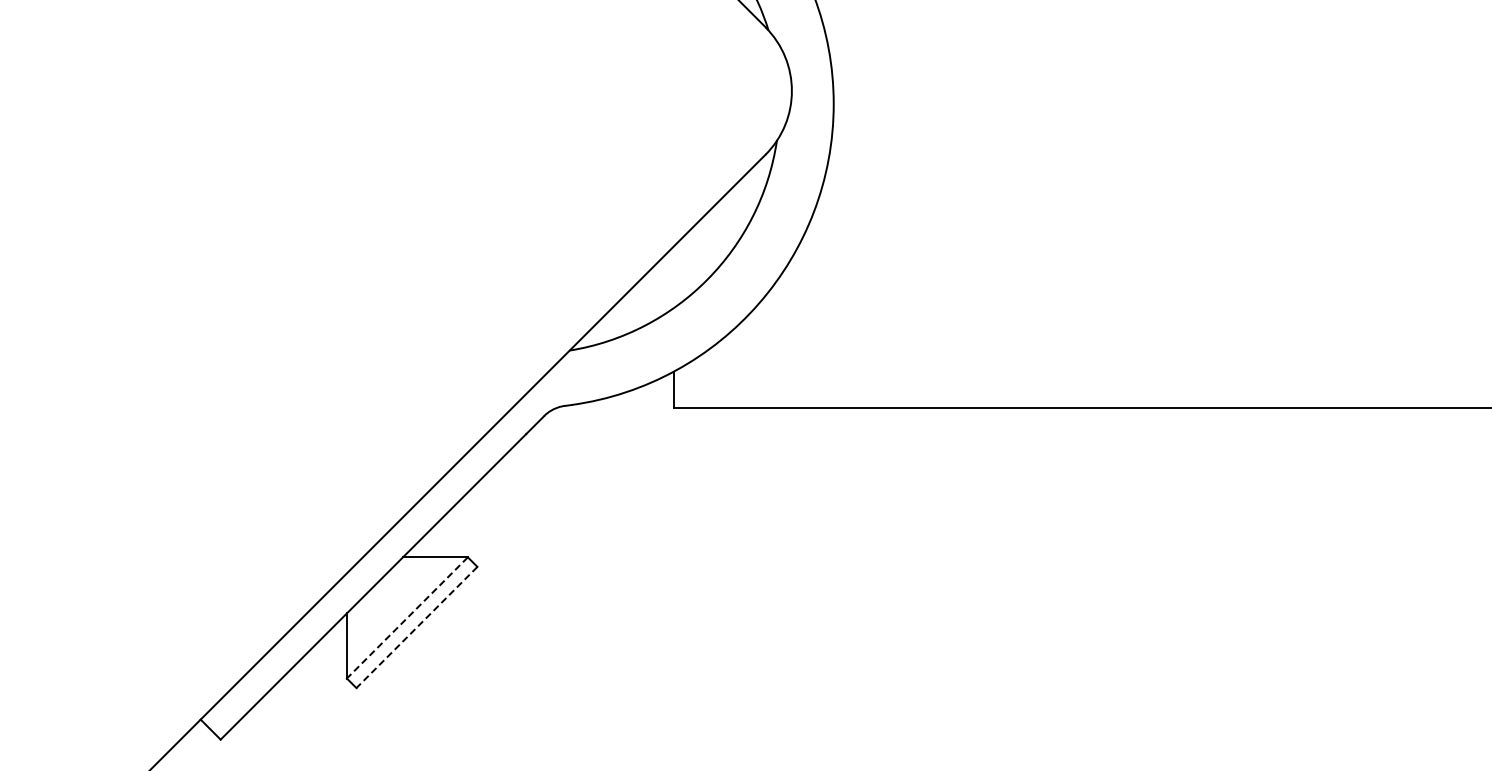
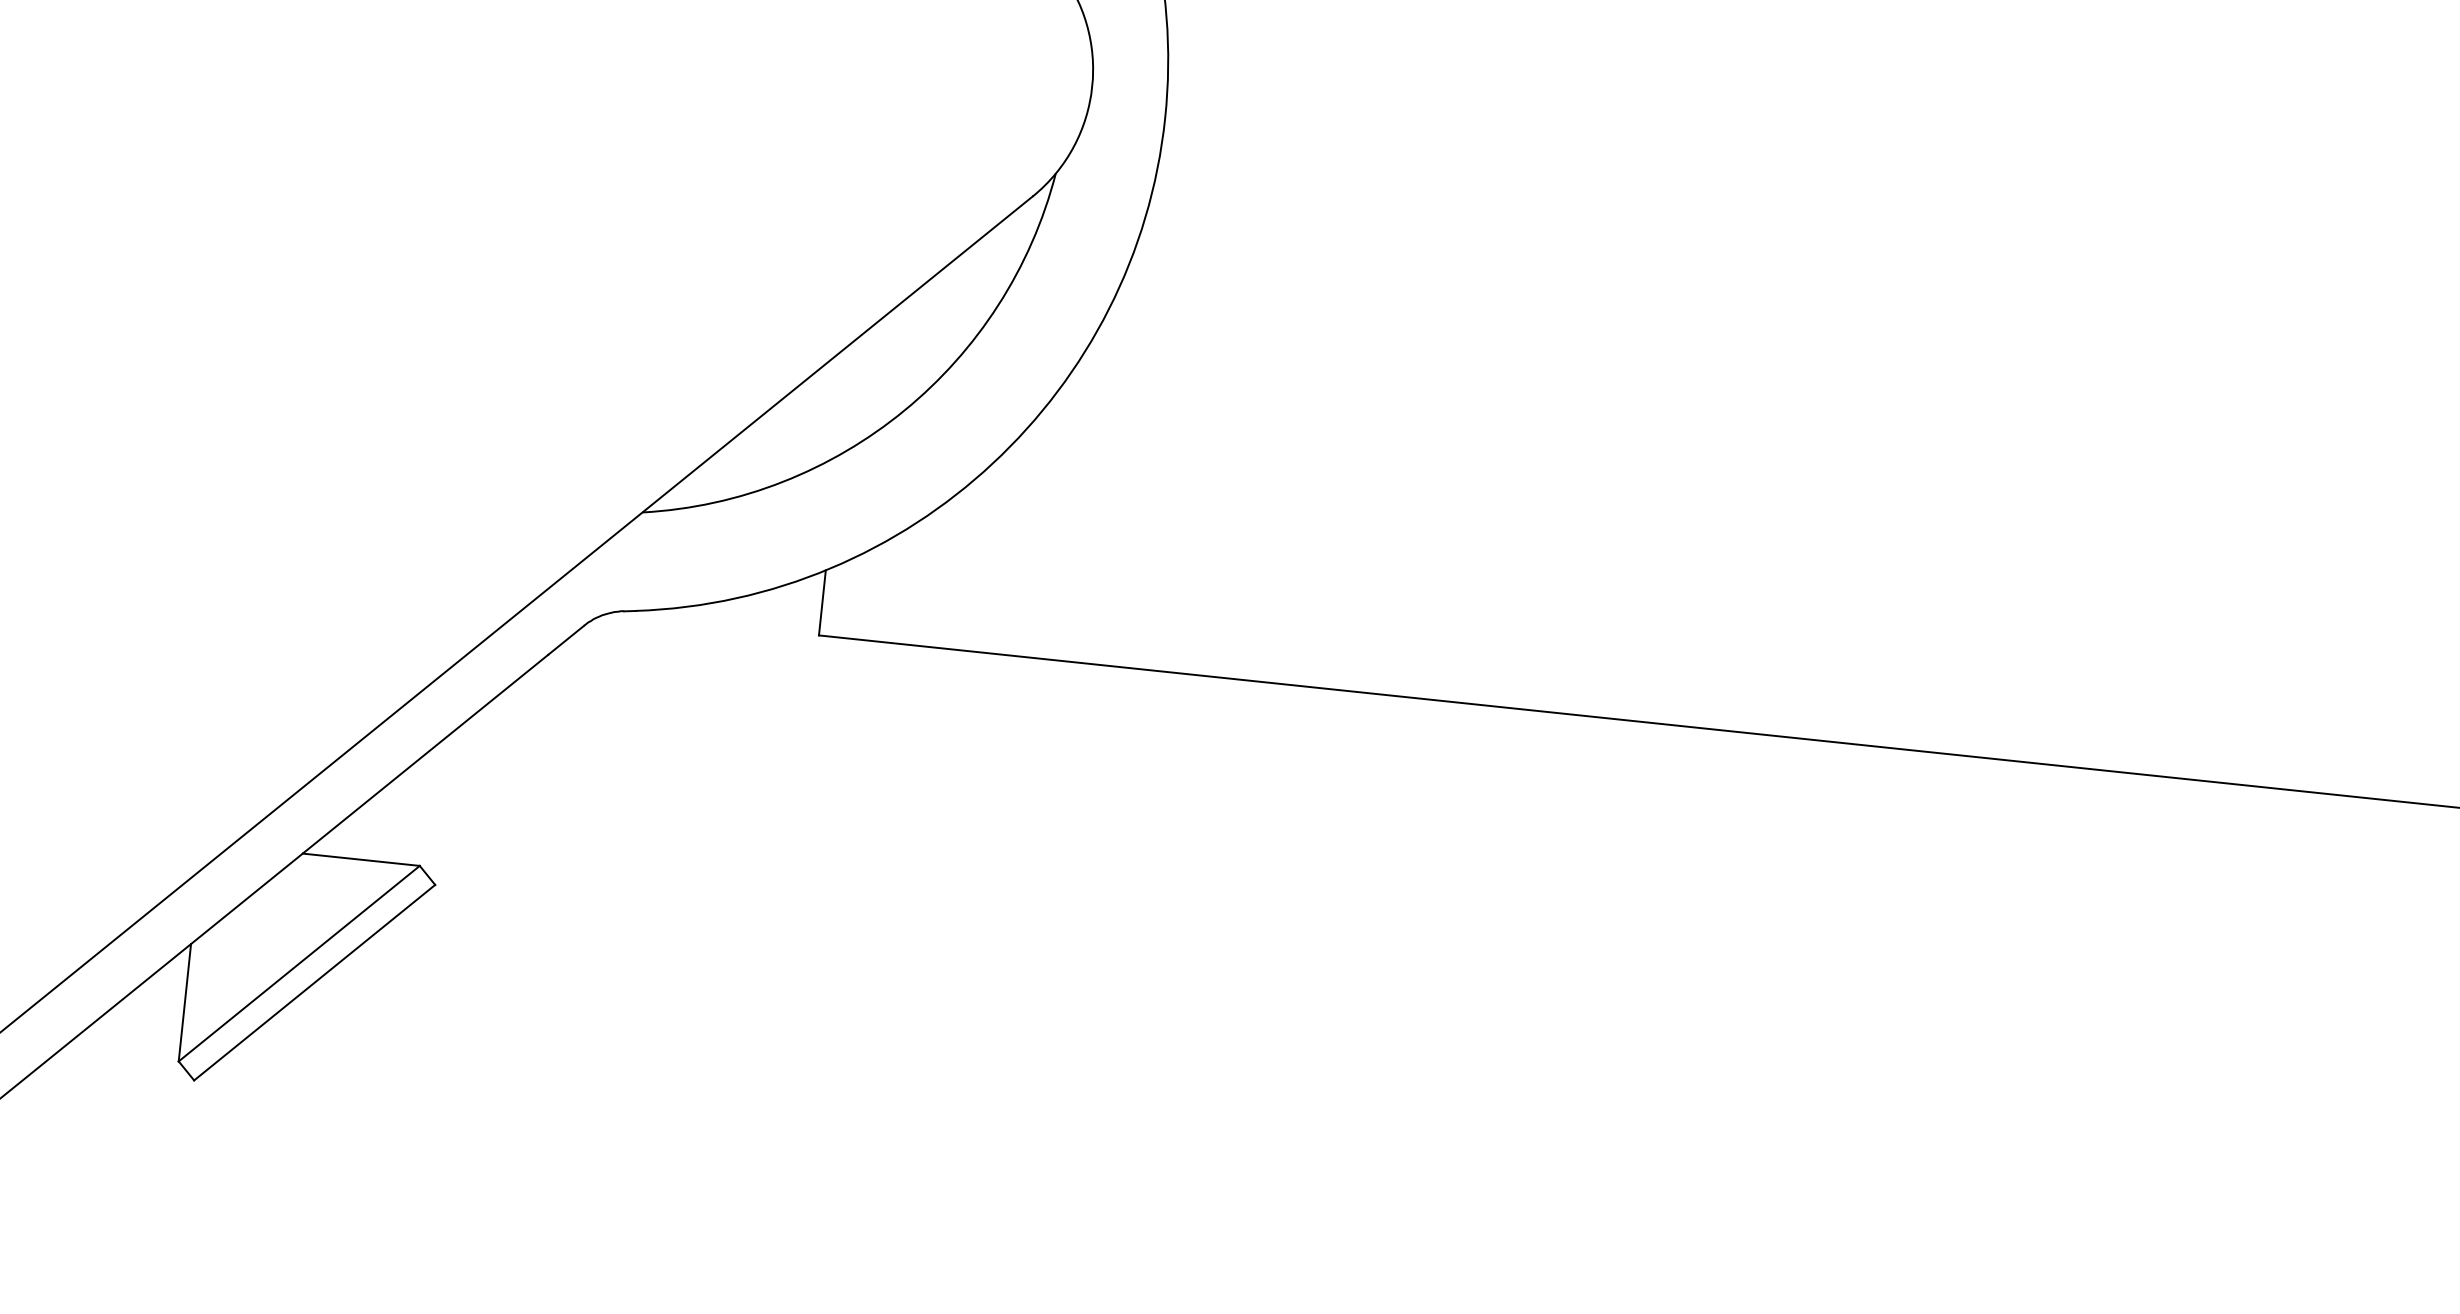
line: (407, 617) -> (299, 962), dashed -> solid
line: (416, 627) -> (313, 982), dashed -> solid

